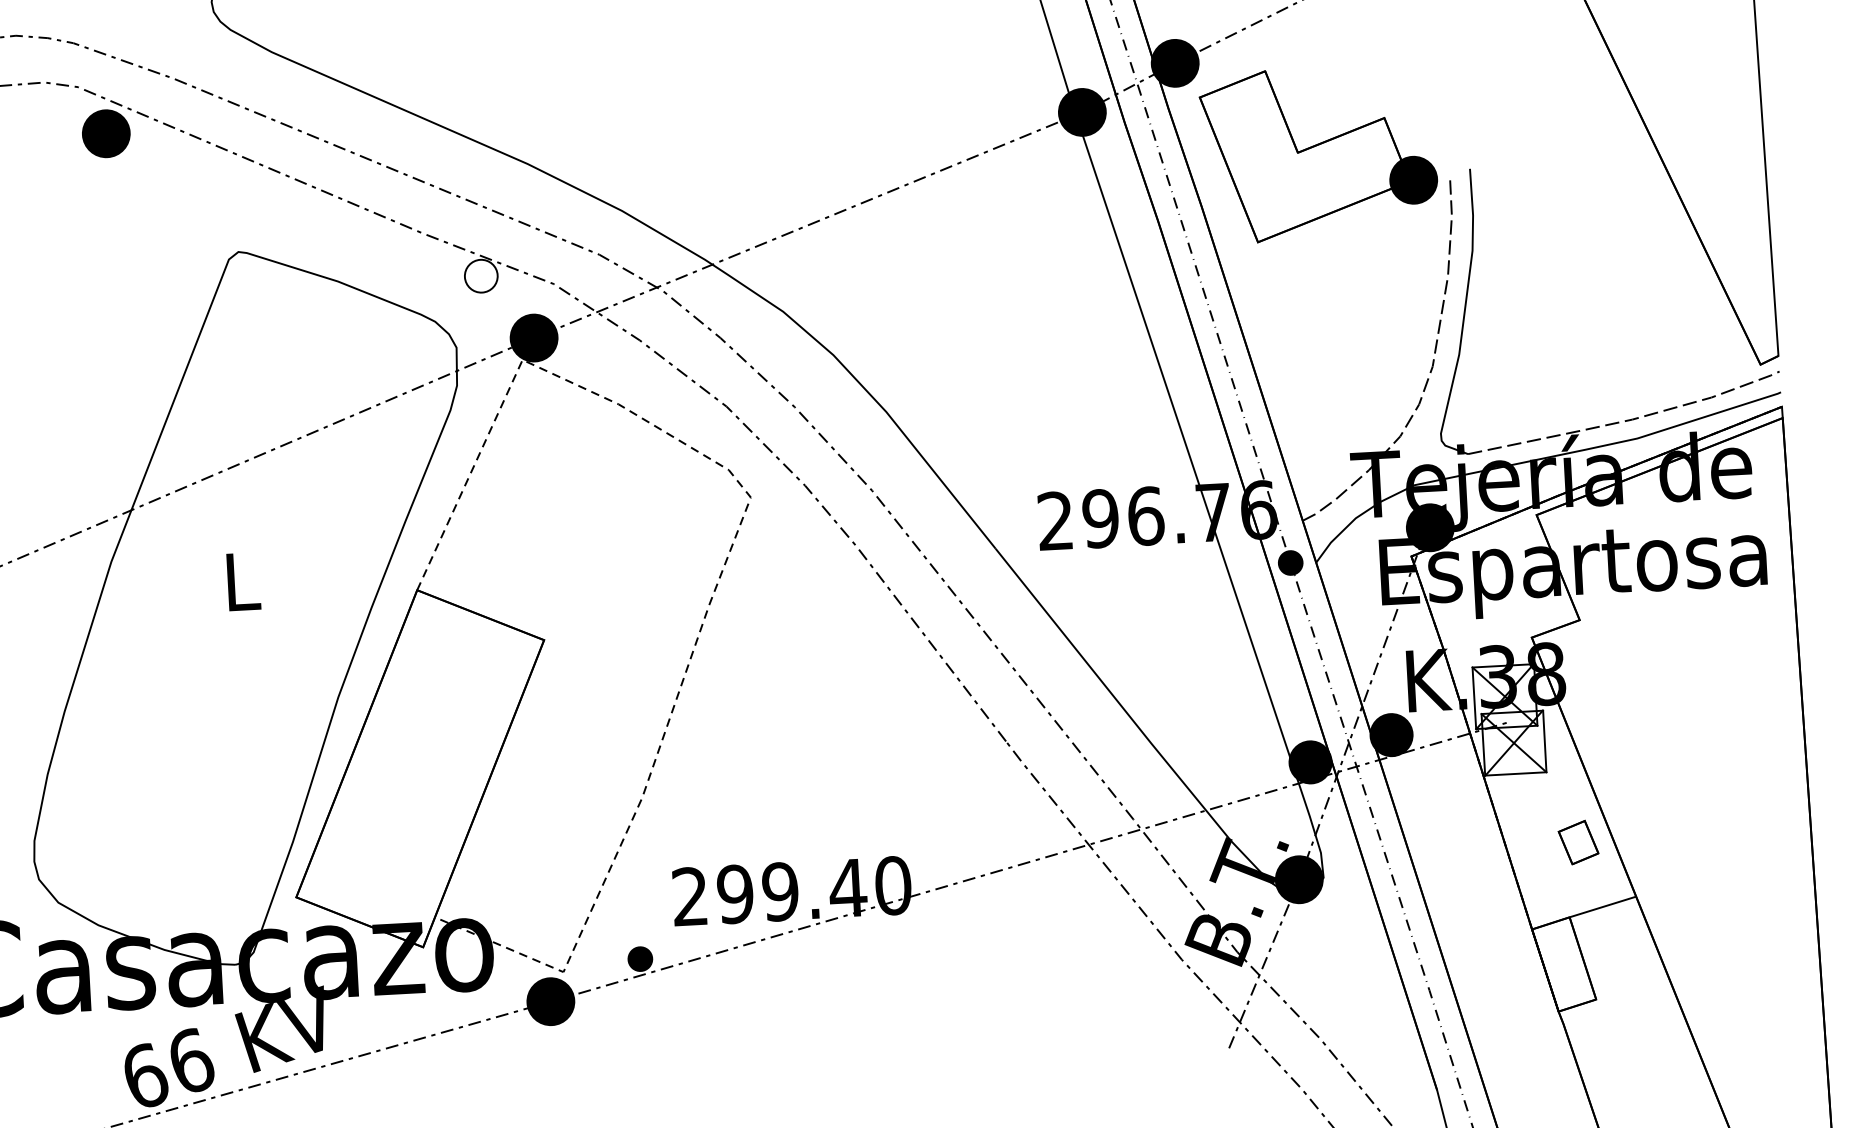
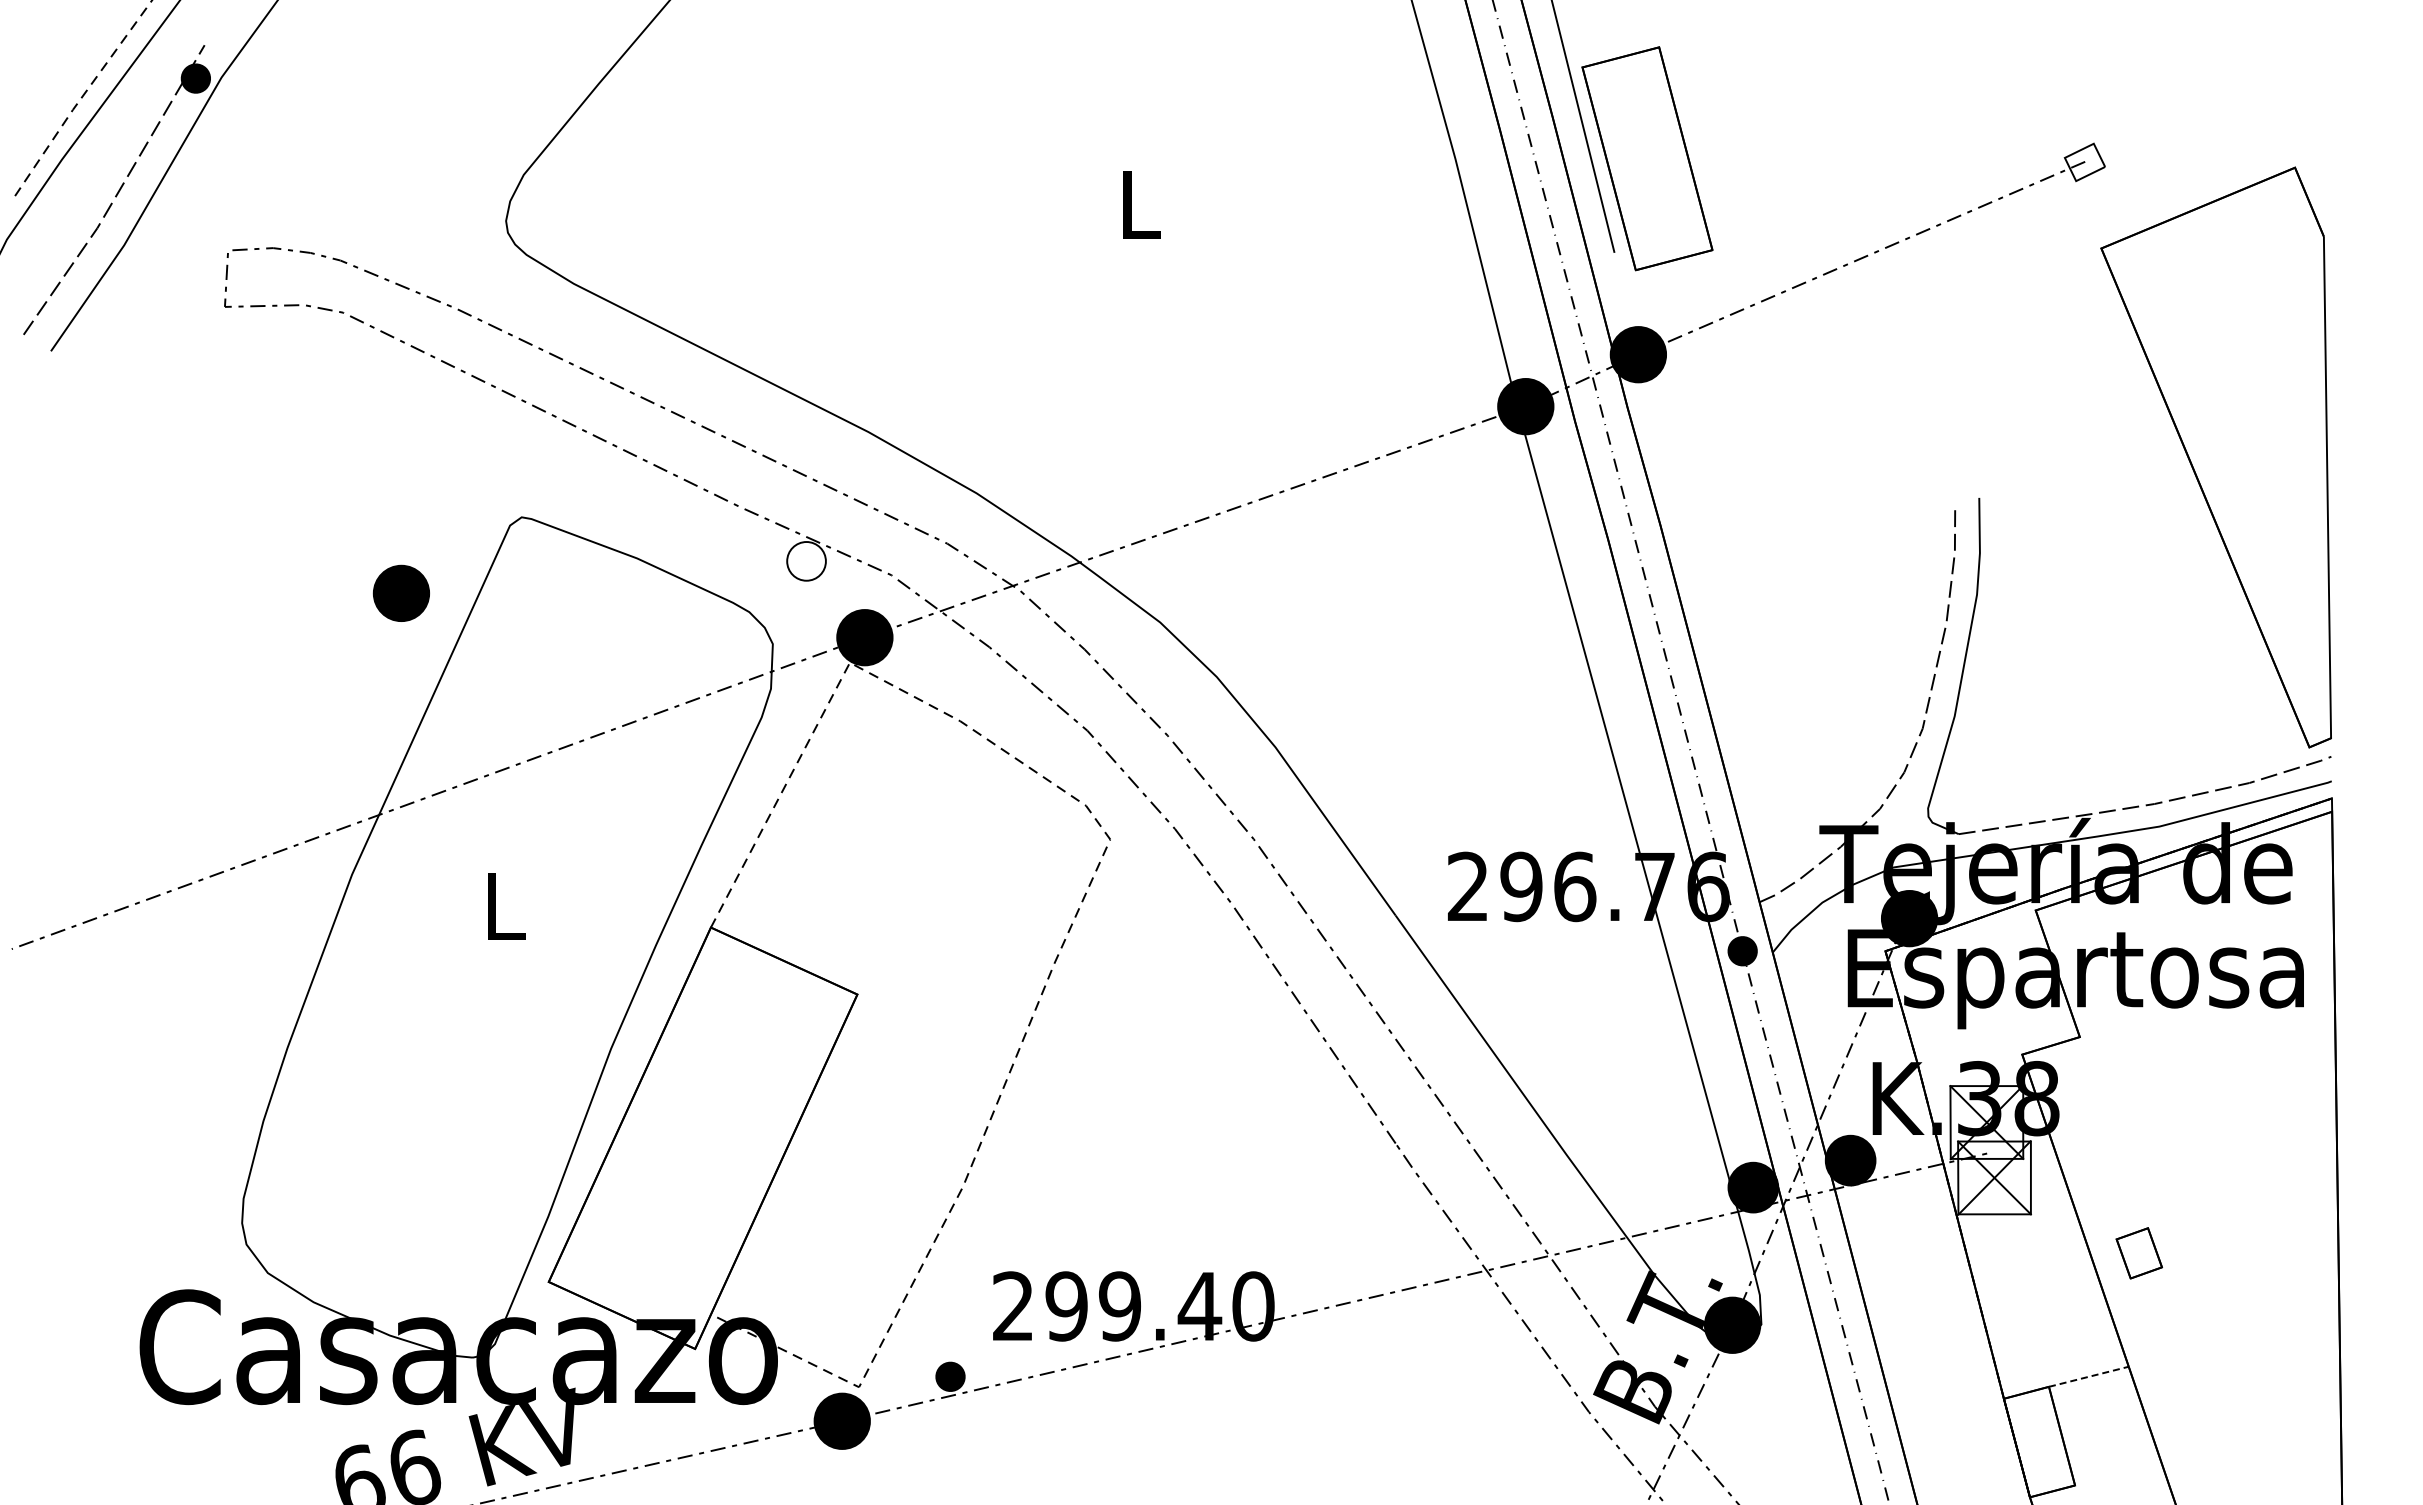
part: (105, 133) -> (400, 592), moved
part: (1319, 153) -> (1802, 470), removed
part: (1577, 842) -> (2138, 1253), moved
line: (1603, 906) -> (2089, 1376), solid -> dashed

